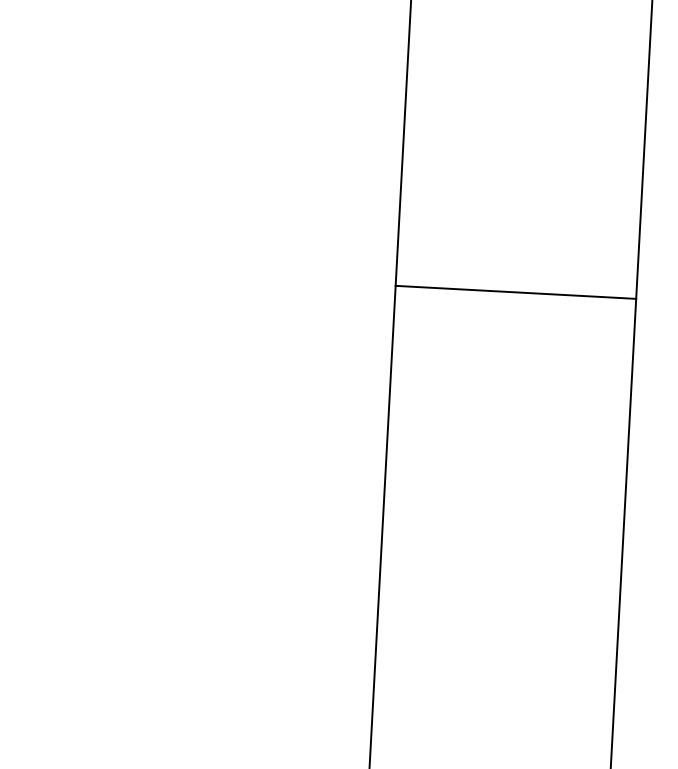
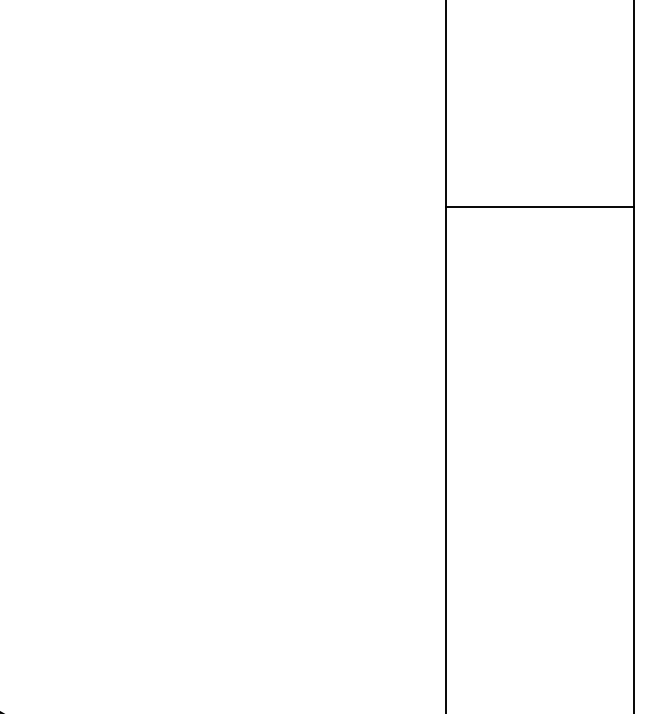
line: (515, 292) -> (539, 206), moved

